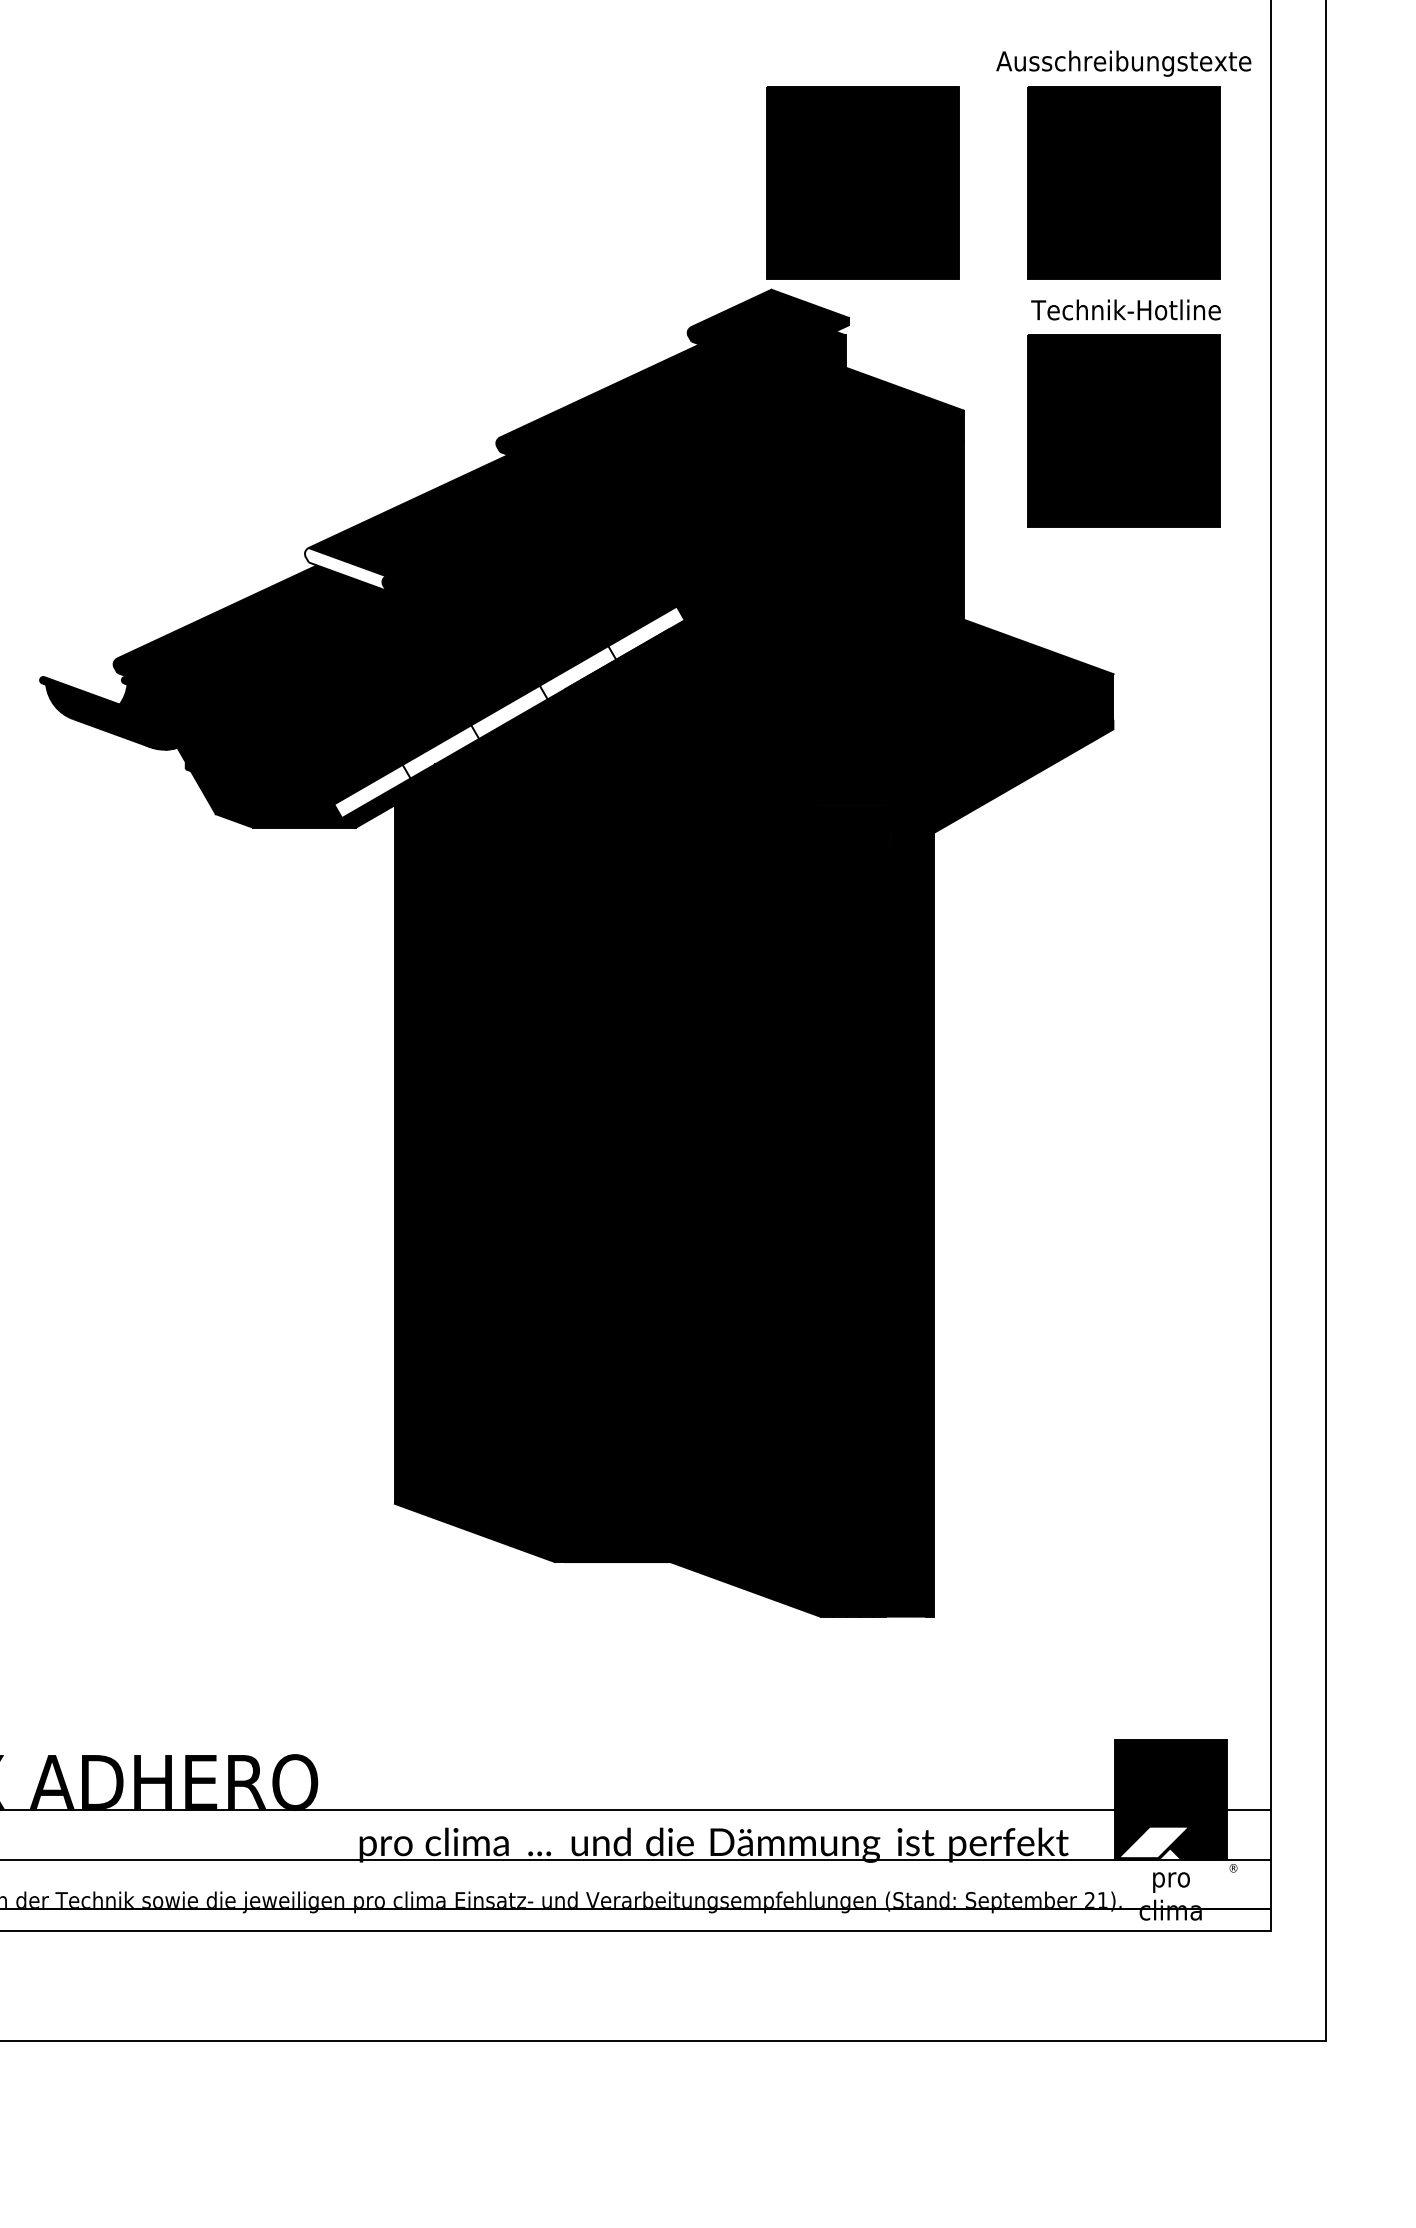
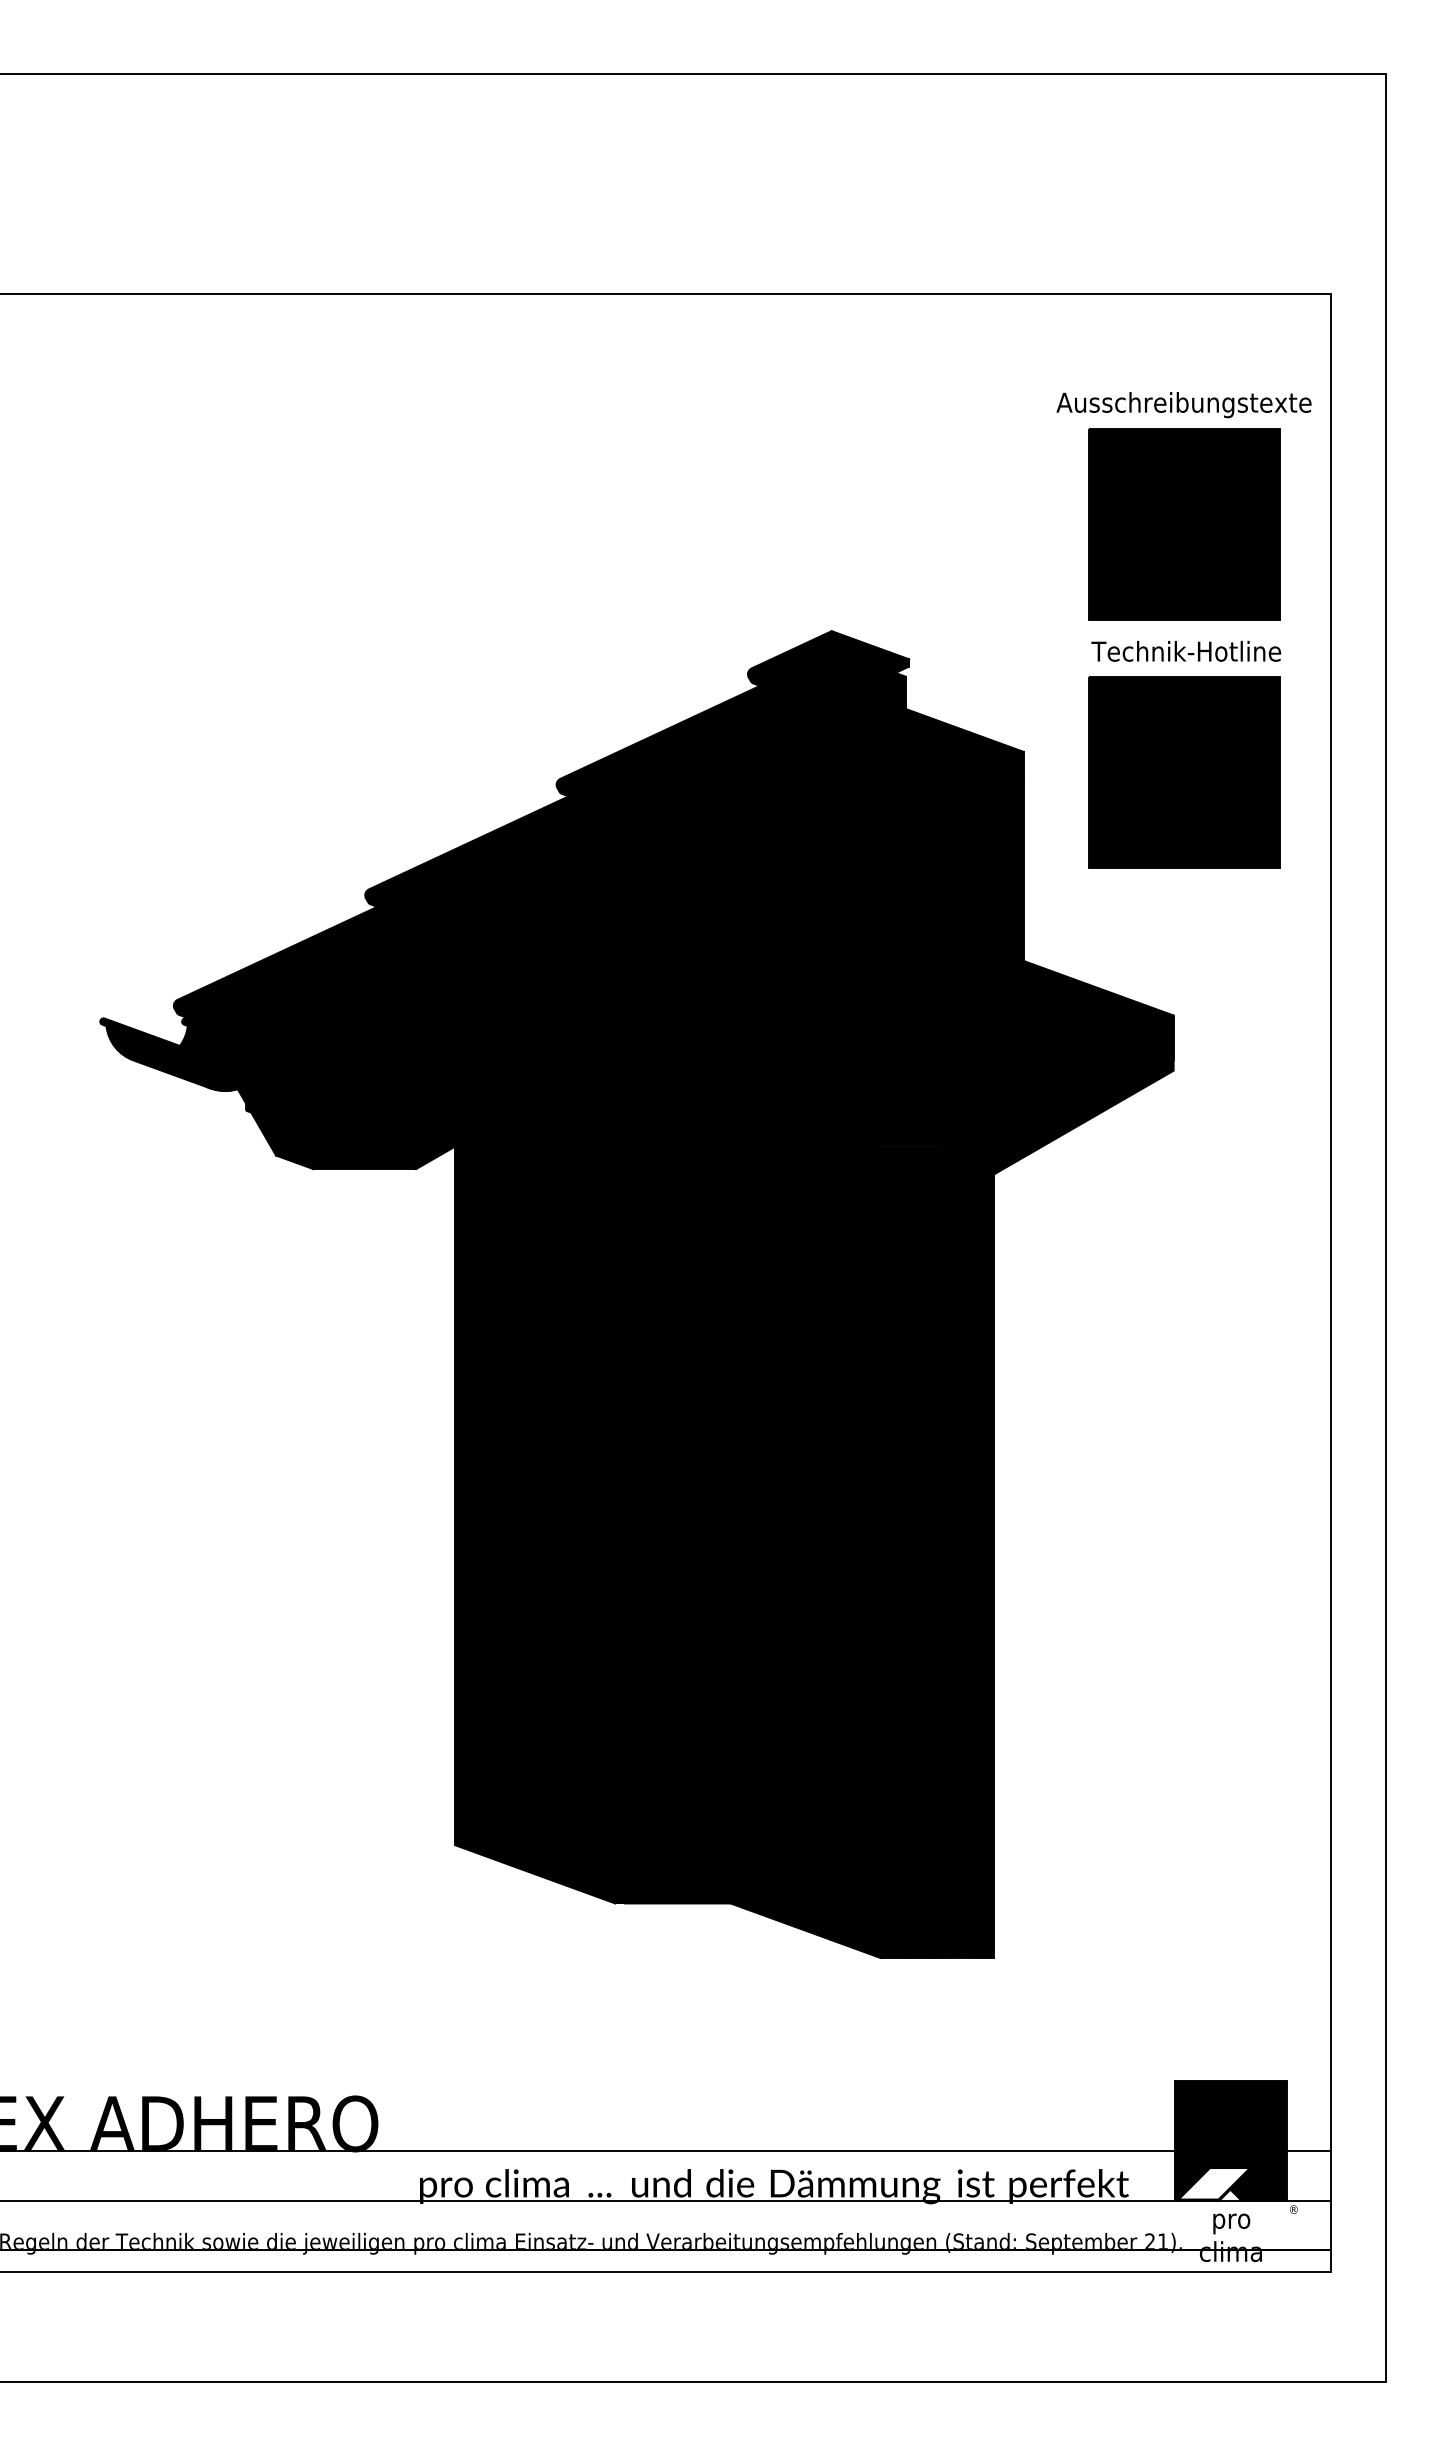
part: (863, 183) -> (923, 524), removed
fill: (345, 569) -> (405, 910), added
fill: (509, 712) -> (569, 1053), added

